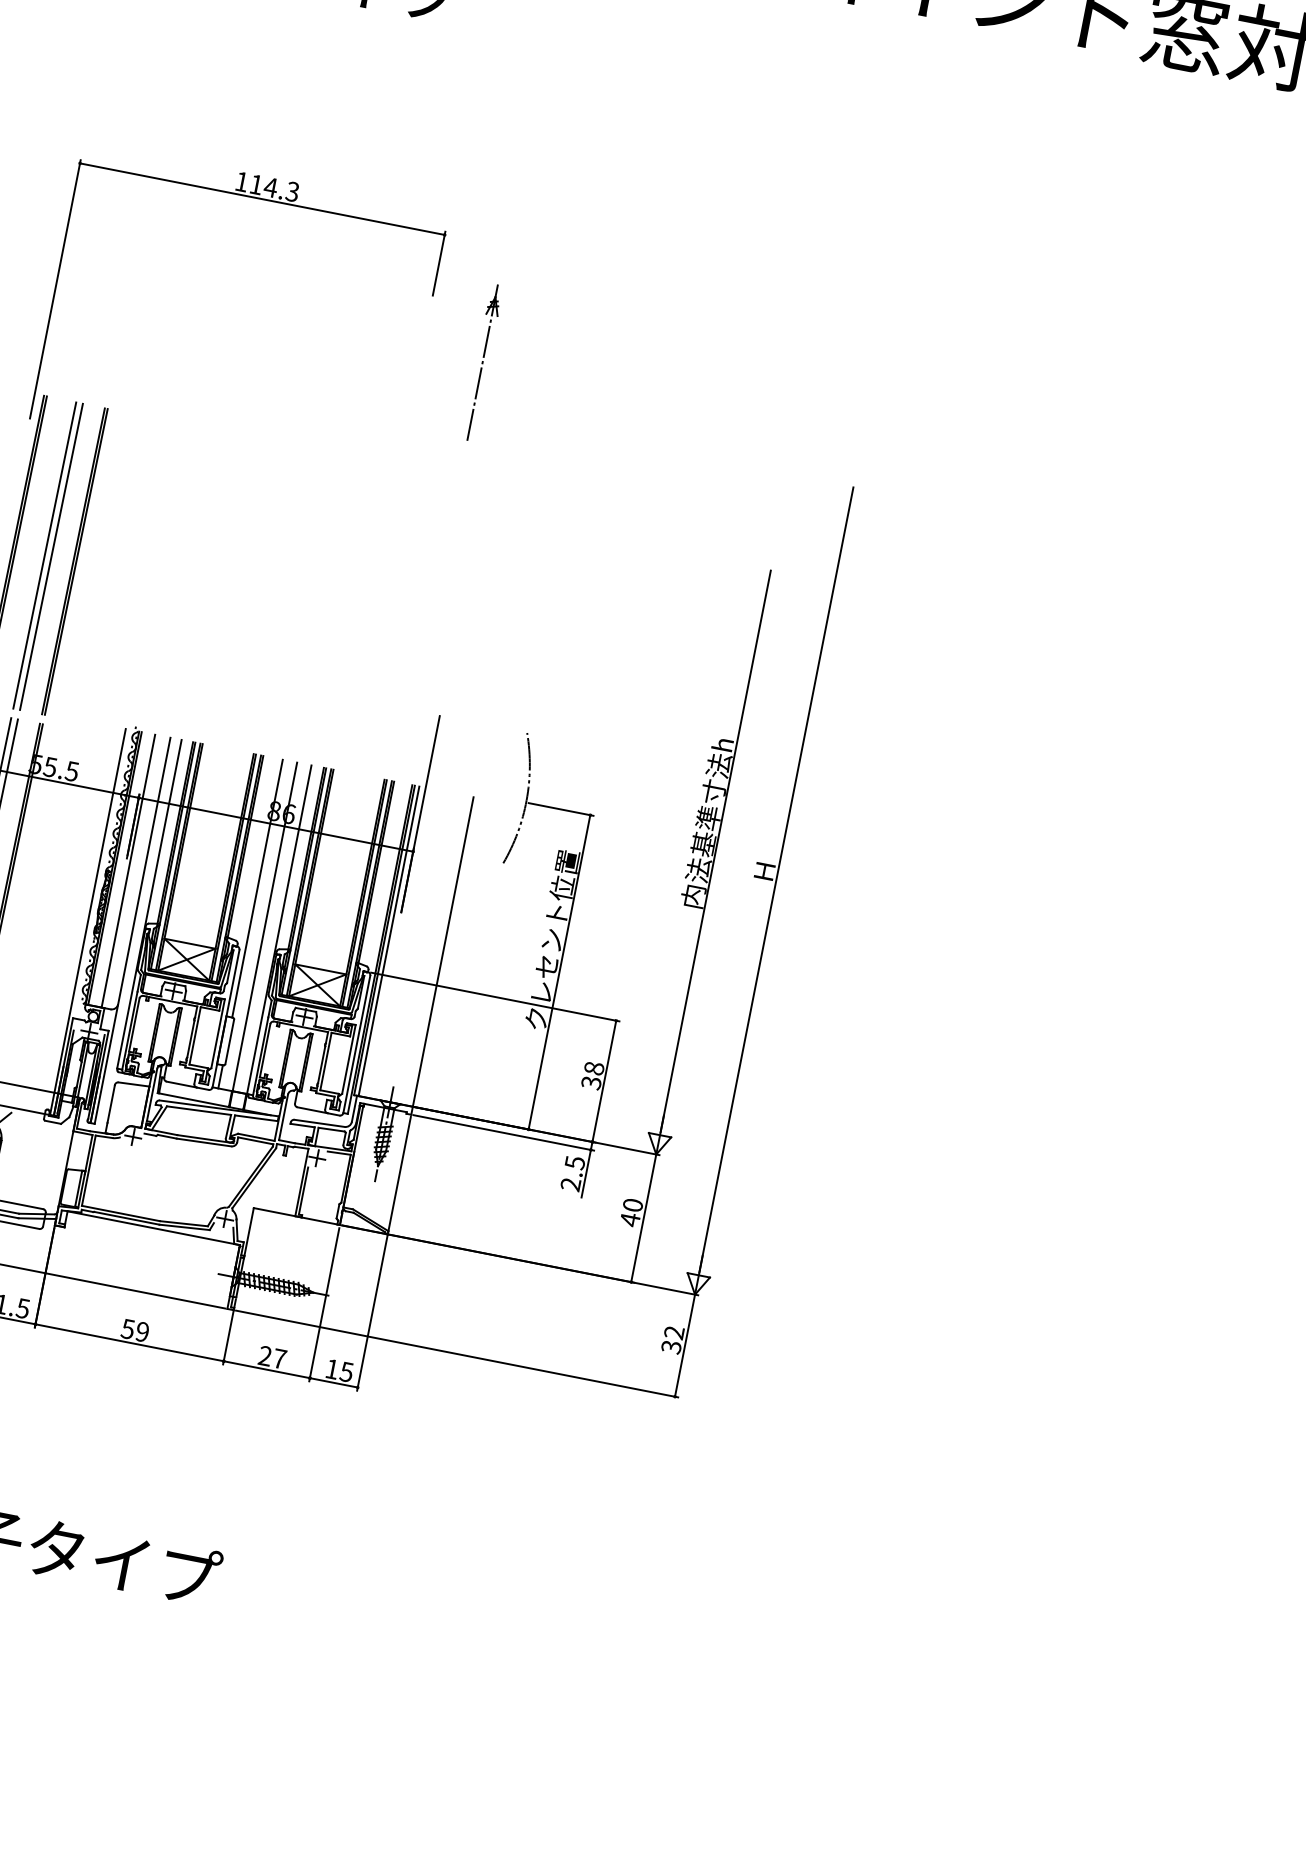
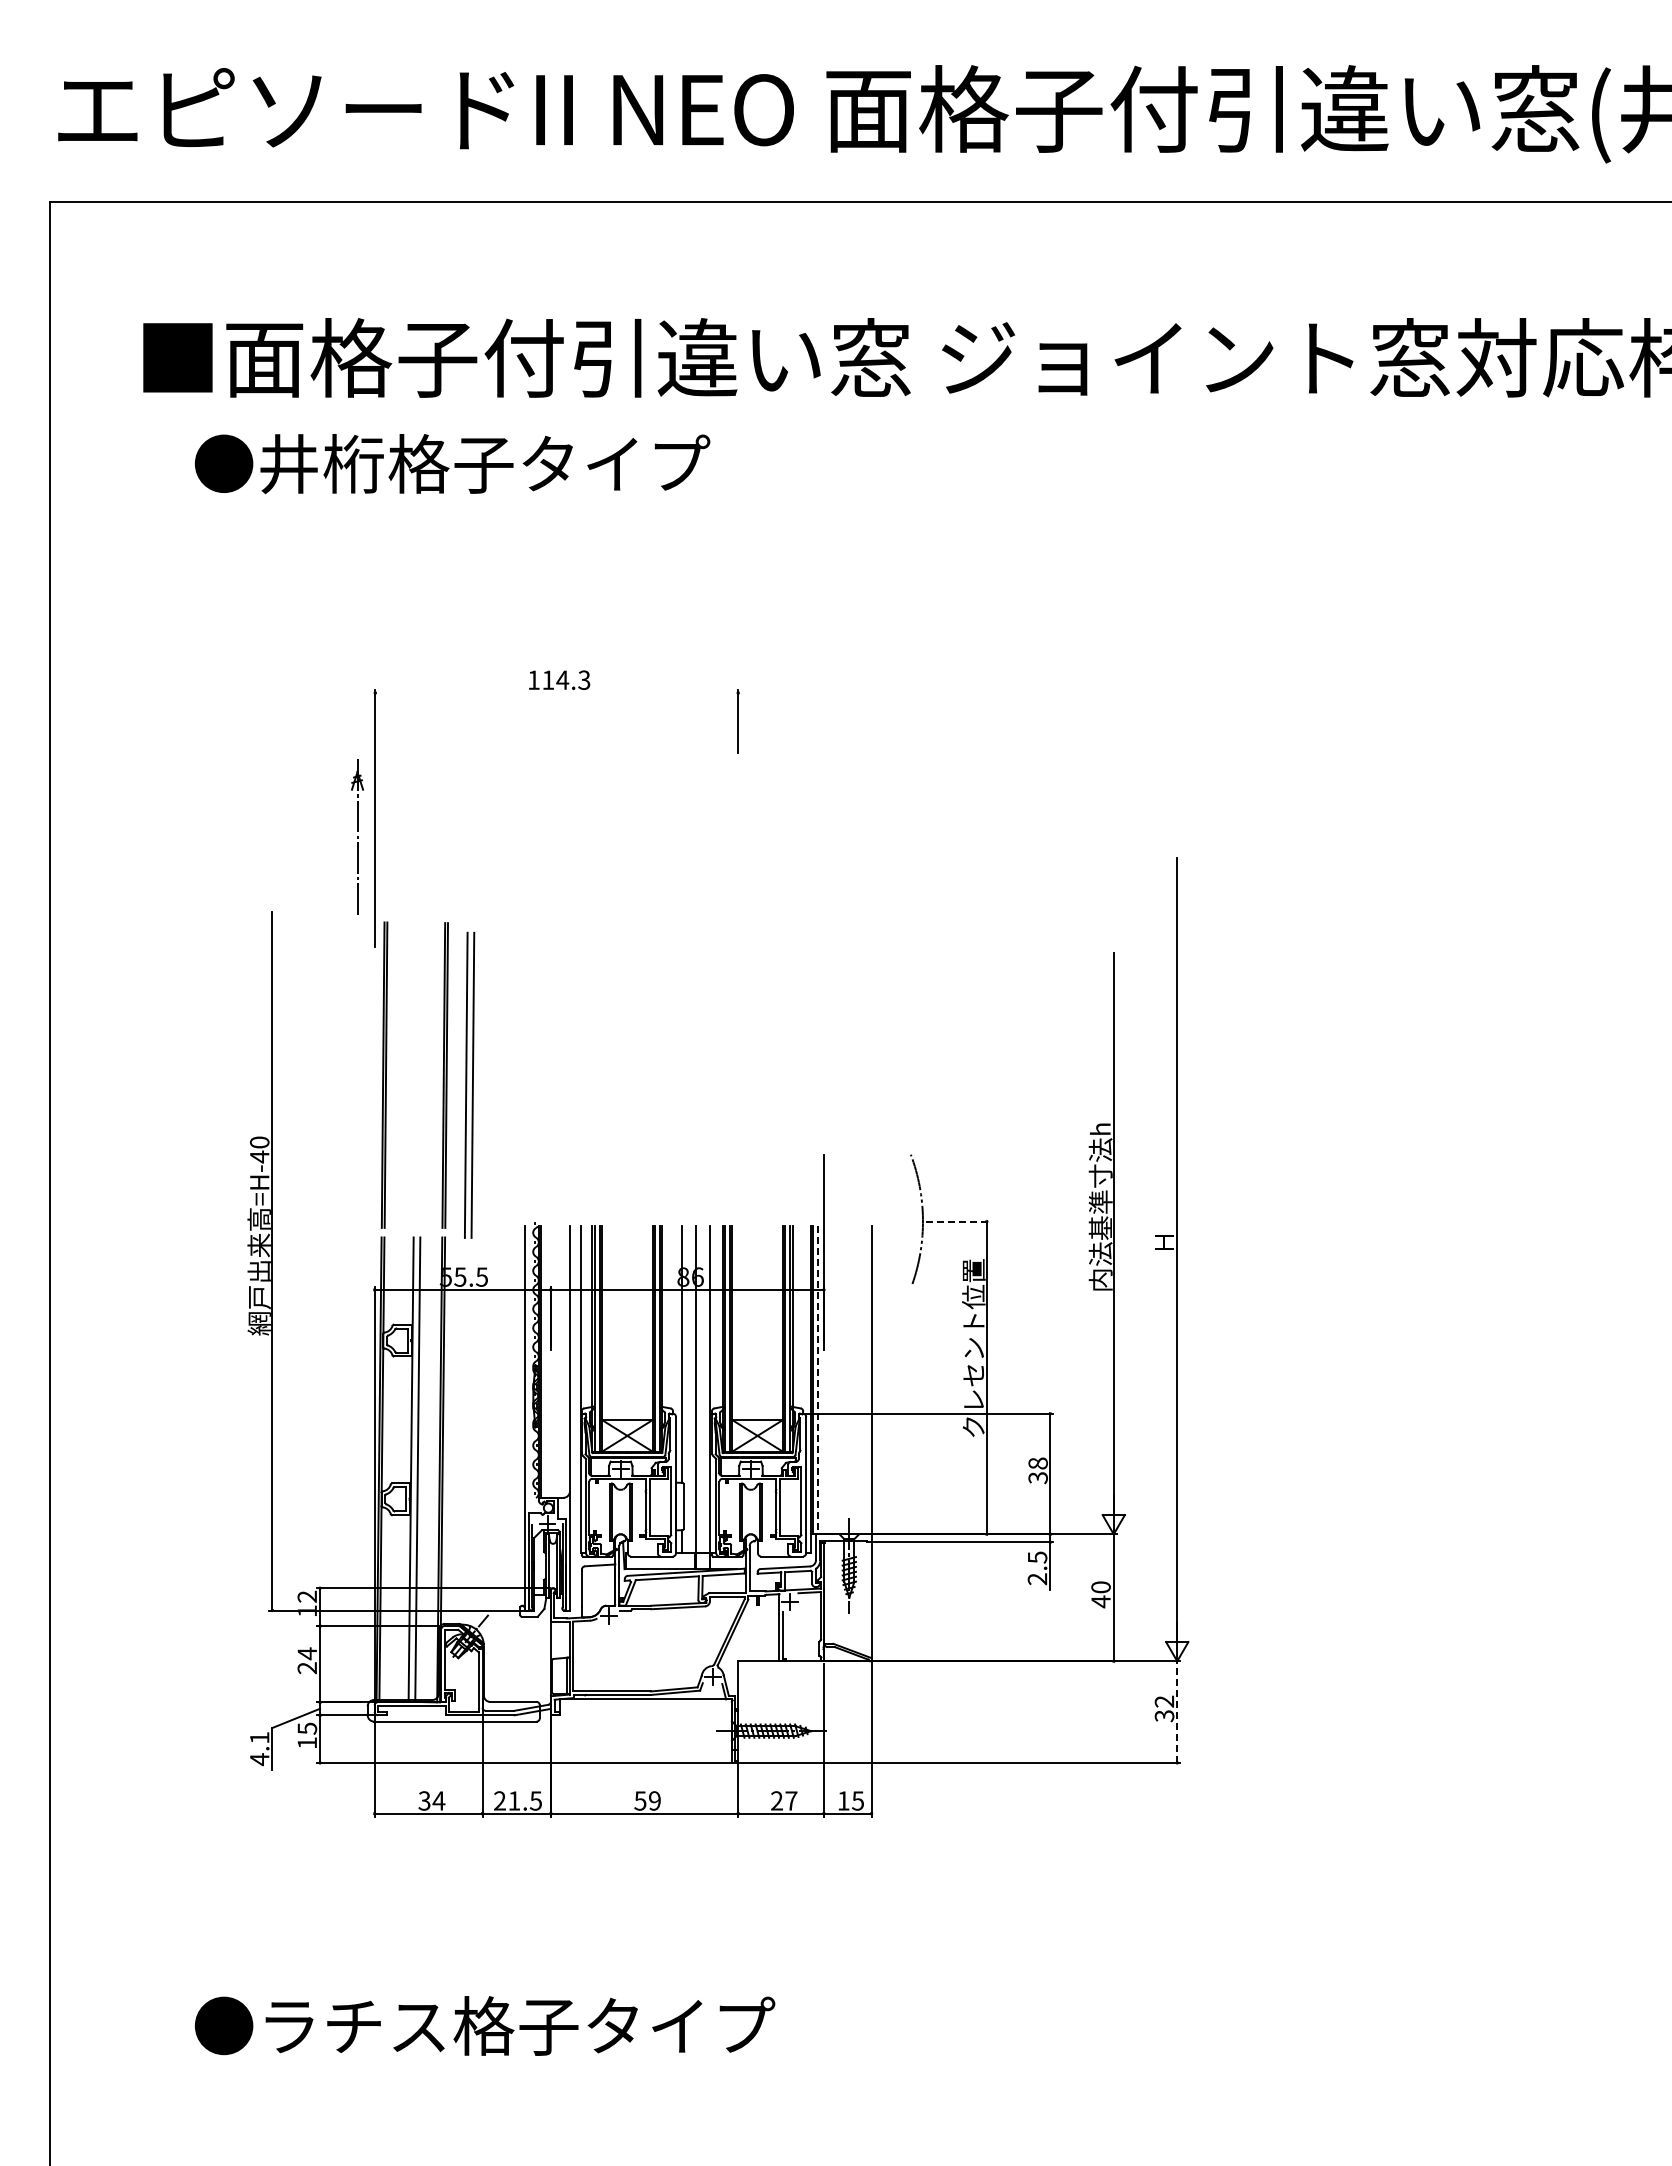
line: (262, 198) -> (556, 692), removed
part: (482, 361) -> (357, 836), moved
part: (48, 555) -> (469, 1084), moved
line: (561, 809) -> (958, 1221), solid -> dashed
line: (128, 870) -> (554, 1361), removed
line: (388, 941) -> (817, 1380), solid -> dashed
line: (685, 1346) -> (1177, 1712), solid -> dashed

